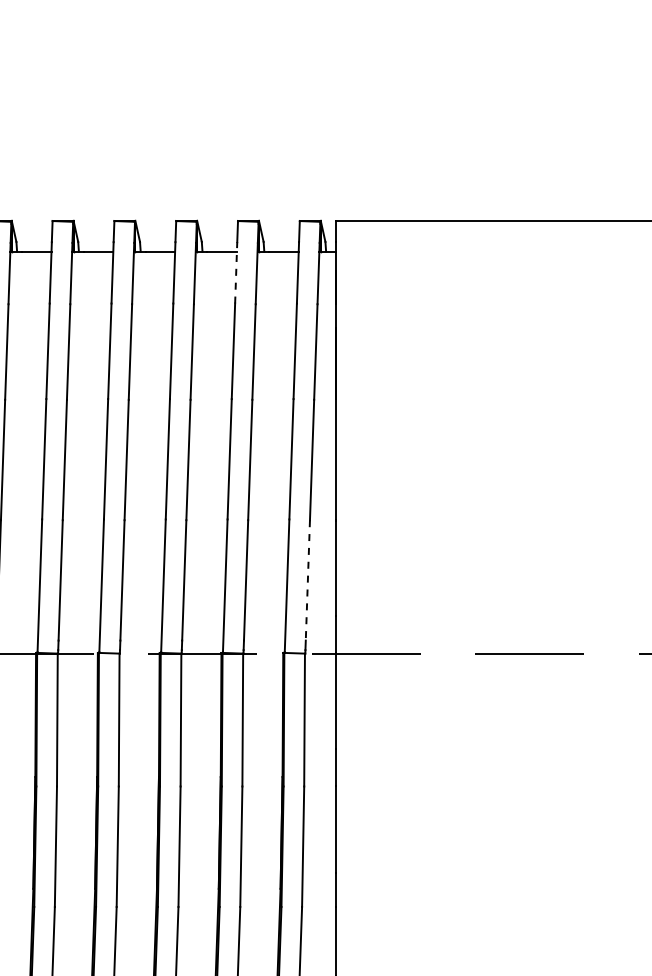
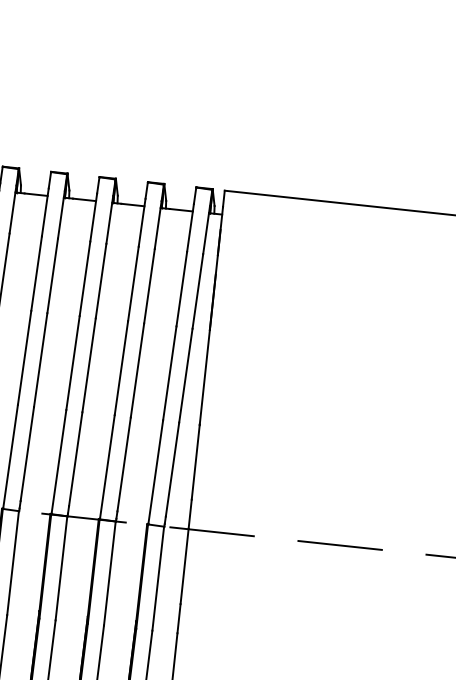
line: (236, 272) -> (142, 222), dashed -> solid
line: (307, 580) -> (172, 469), dashed -> solid

